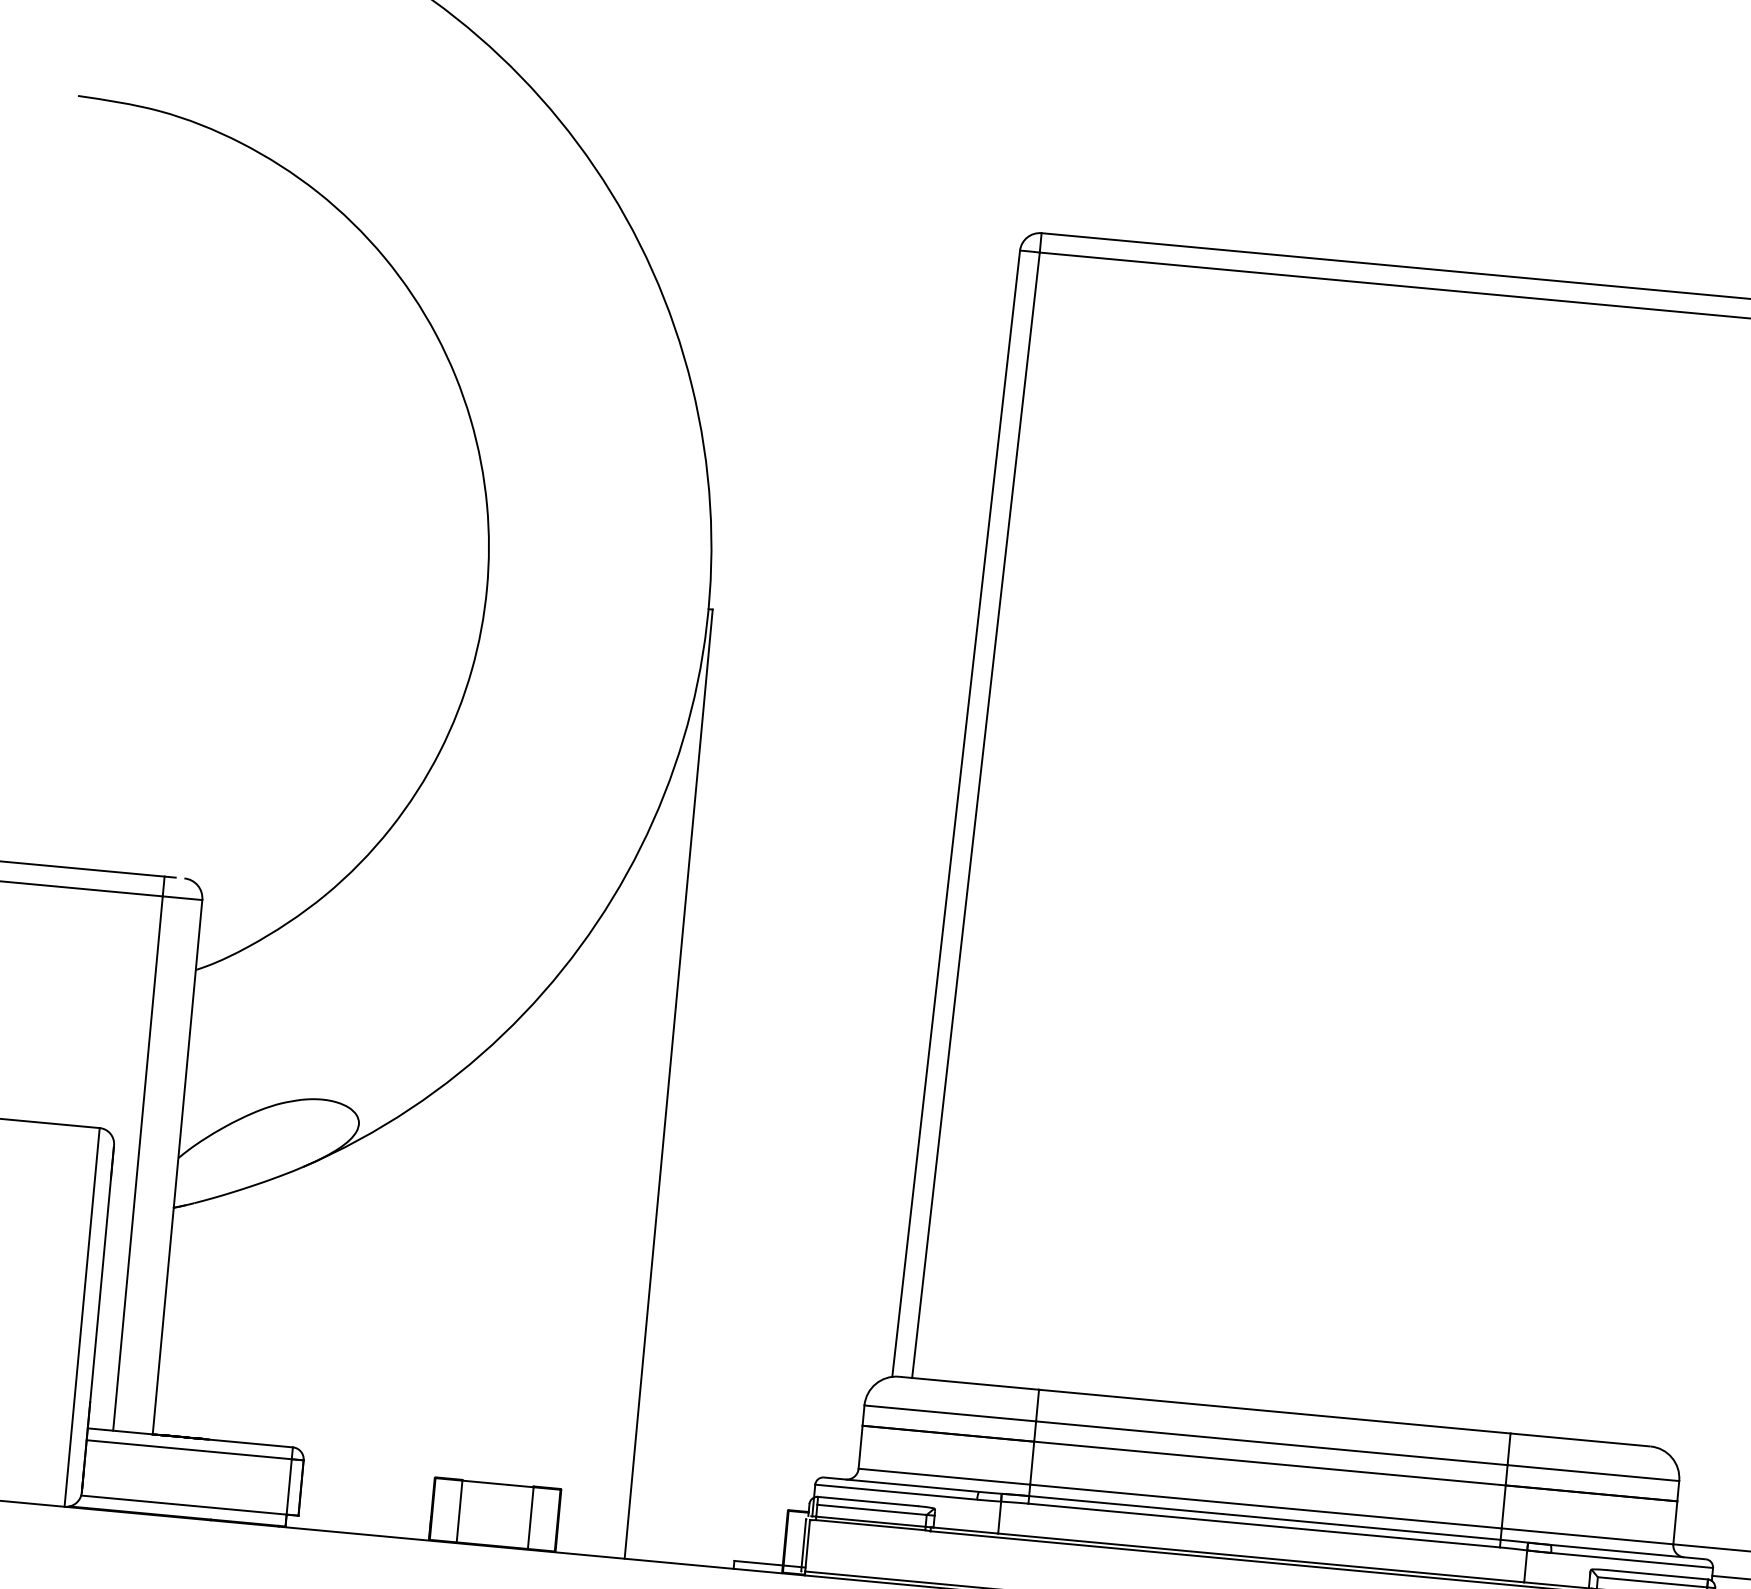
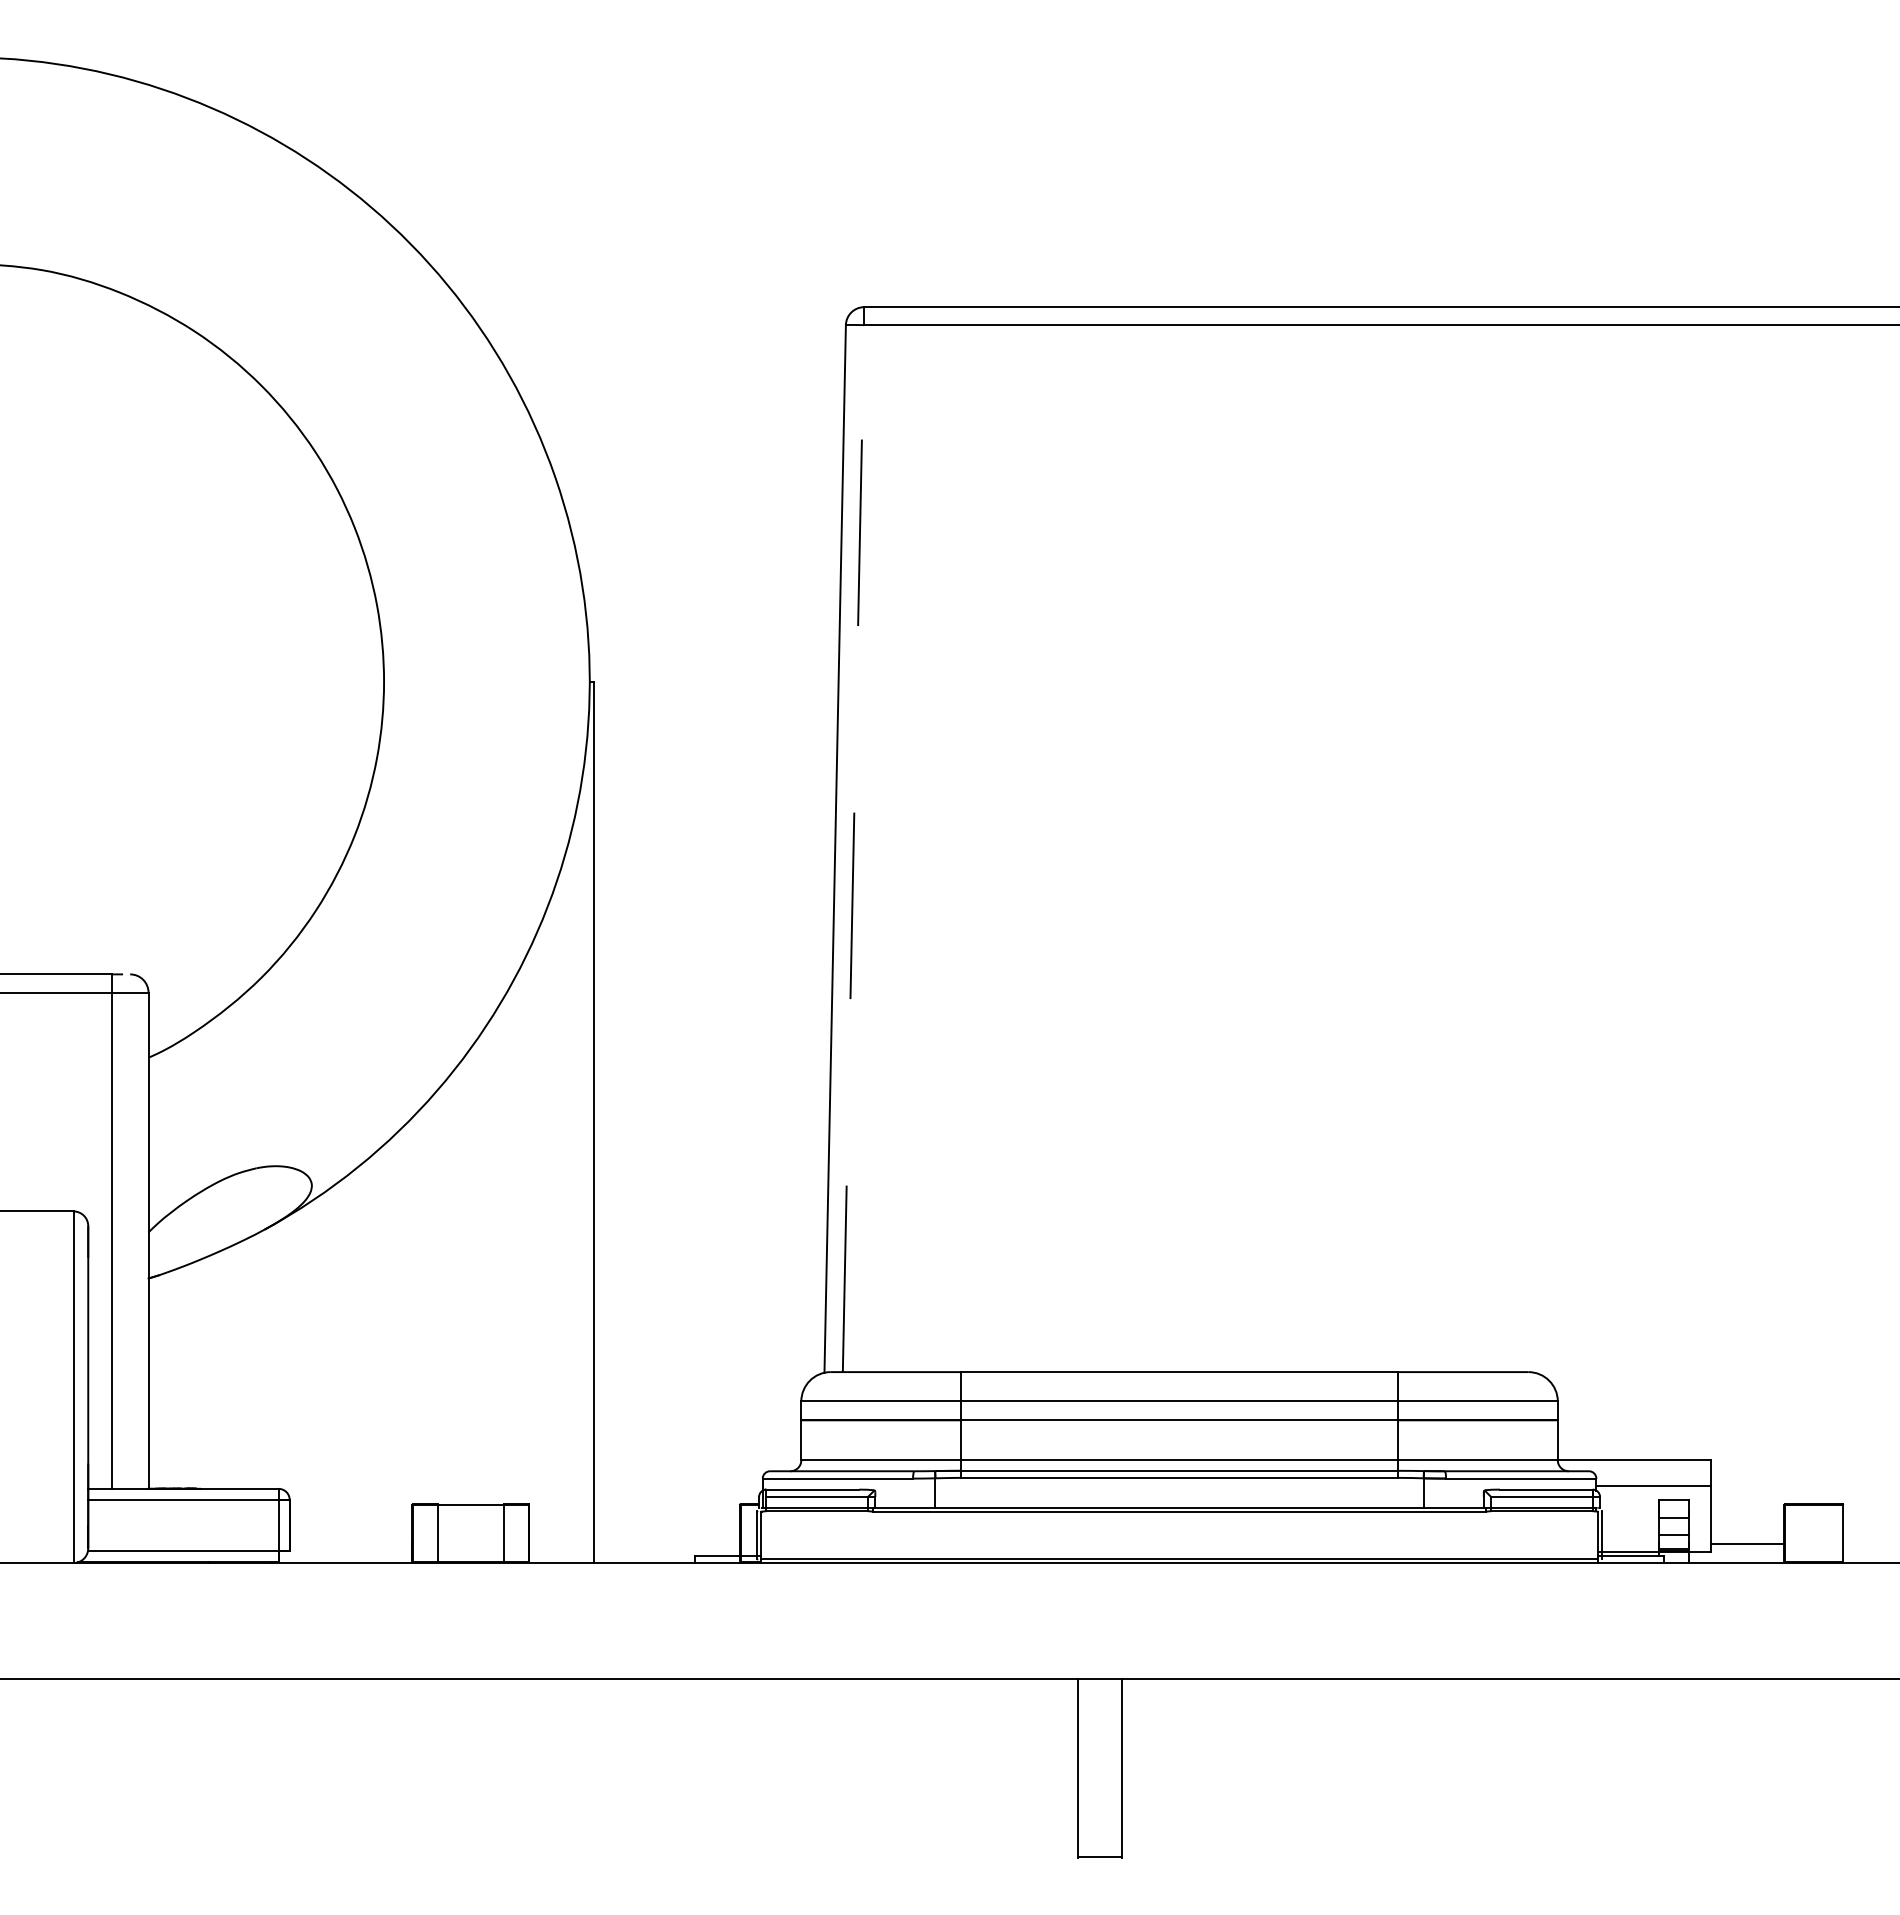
line: (975, 815) -> (853, 848), solid -> dashed

